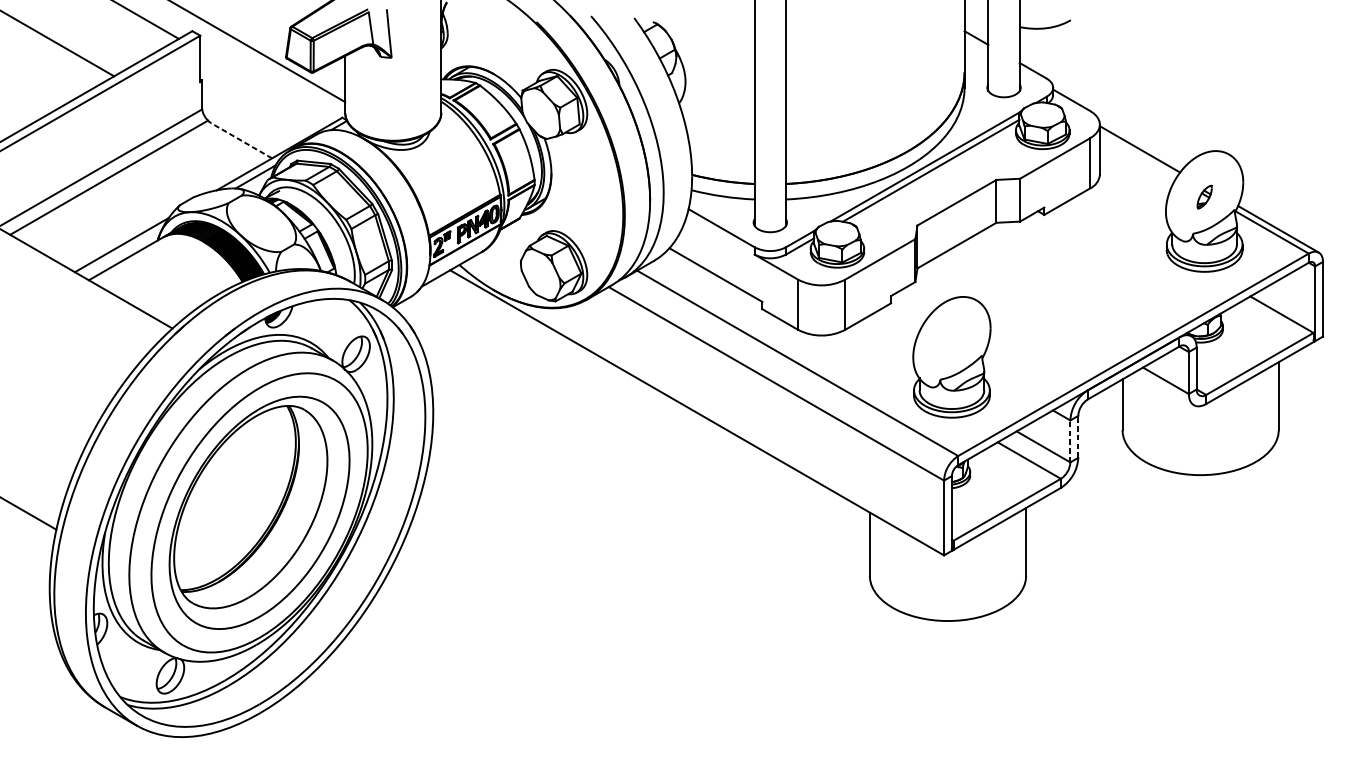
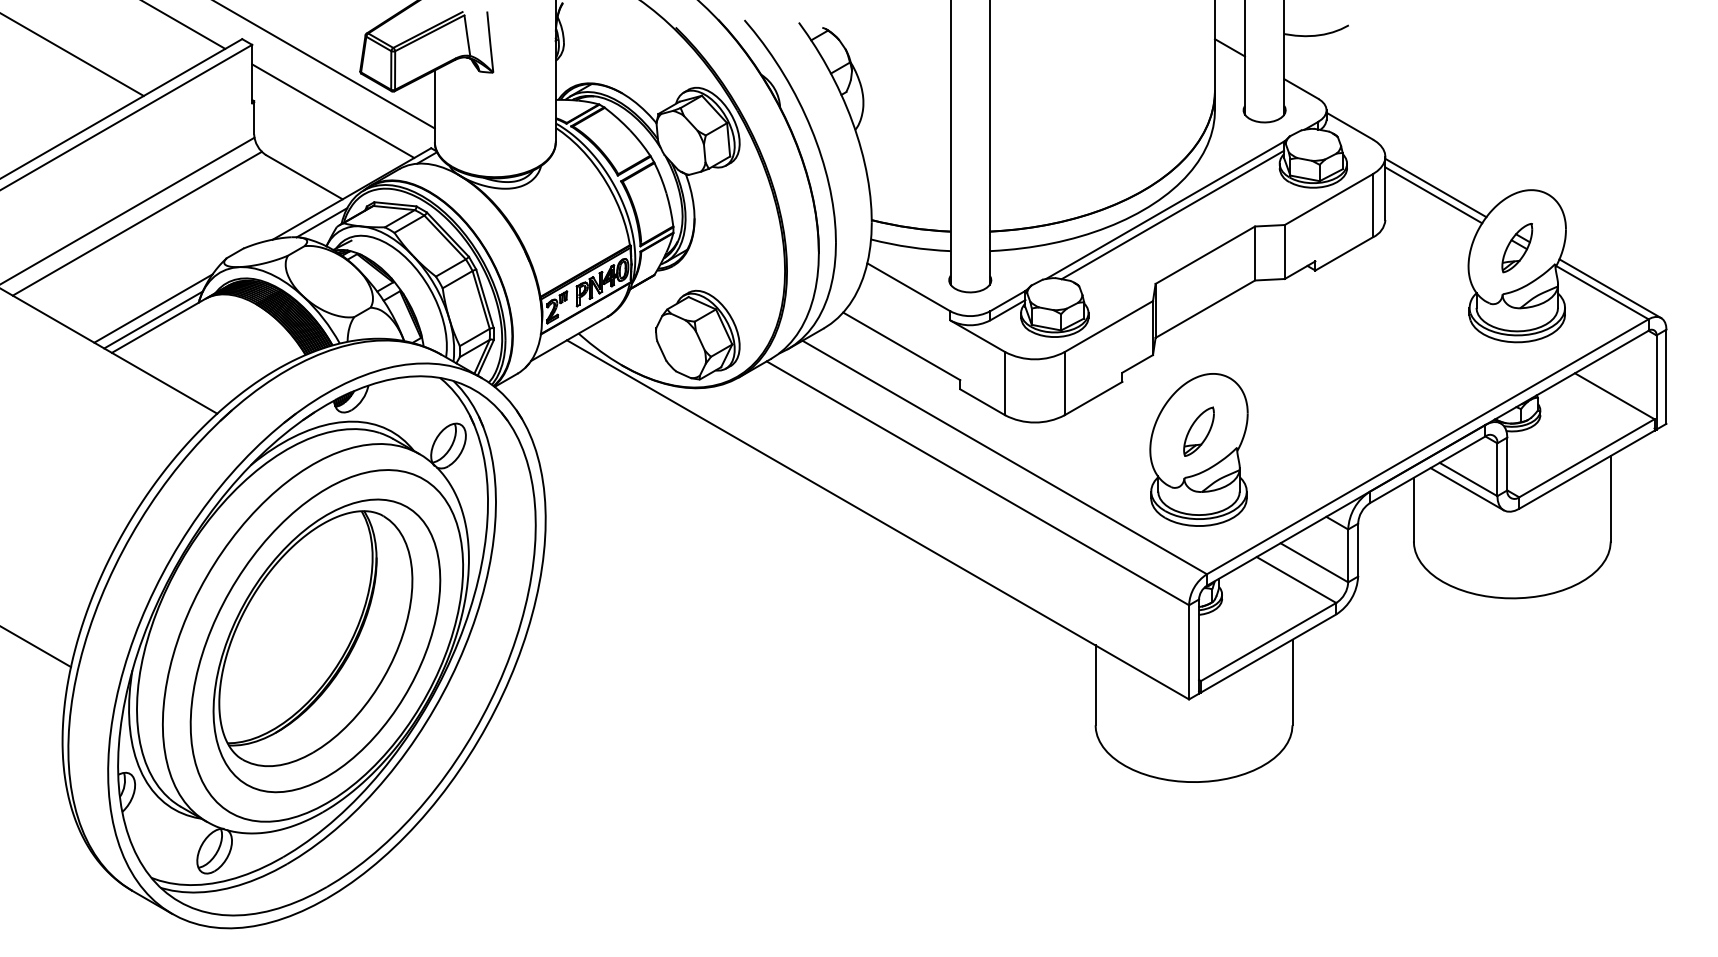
line: (264, 87) -> (333, 110), added
line: (240, 141) -> (303, 177), dashed -> solid
line: (1138, 155) -> (1433, 195), added
part: (1204, 197) -> (1517, 248), size x1.67
line: (121, 253) -> (153, 319), added
part: (951, 342) -> (1198, 431), added
line: (1164, 388) -> (1466, 489), added
line: (1078, 436) -> (1358, 549), dashed -> solid
line: (1070, 441) -> (1348, 555), dashed -> solid

